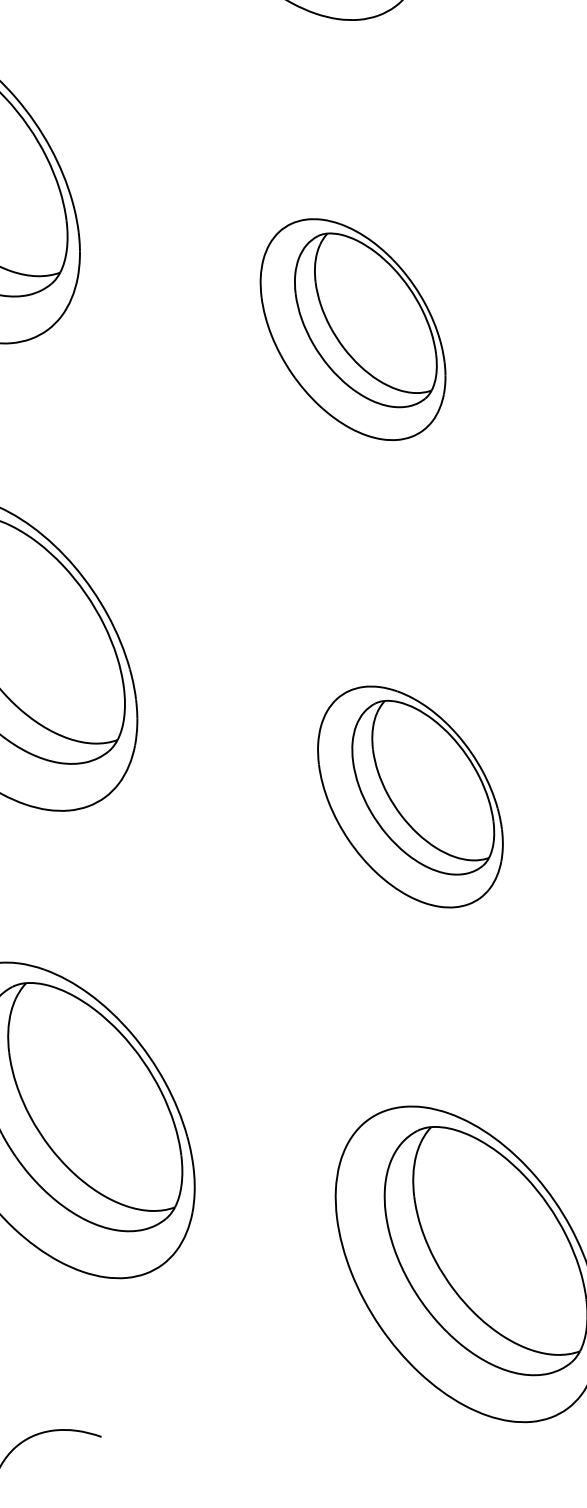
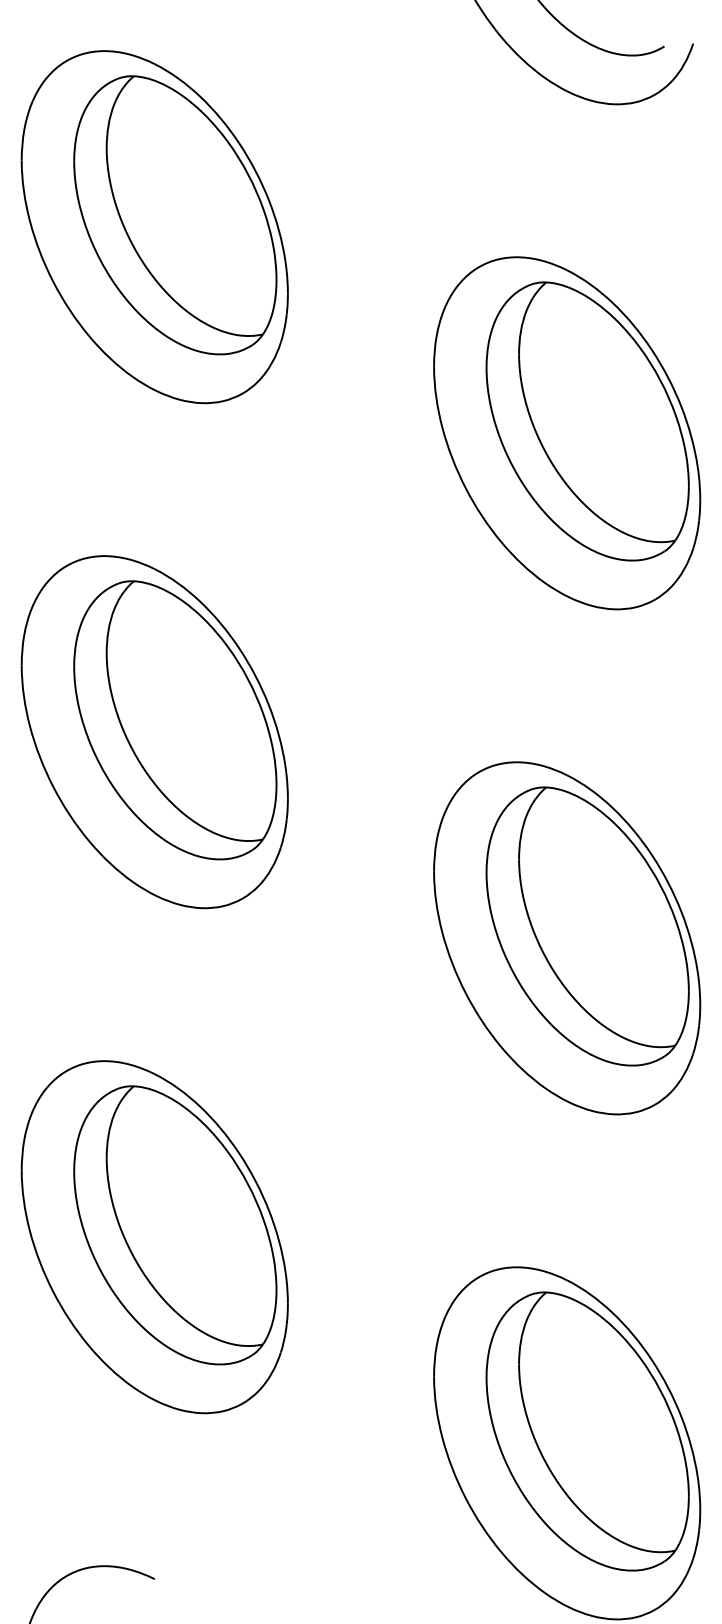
part: (353, 329) -> (567, 433), size x1.43
part: (410, 797) -> (567, 938), size x1.43

